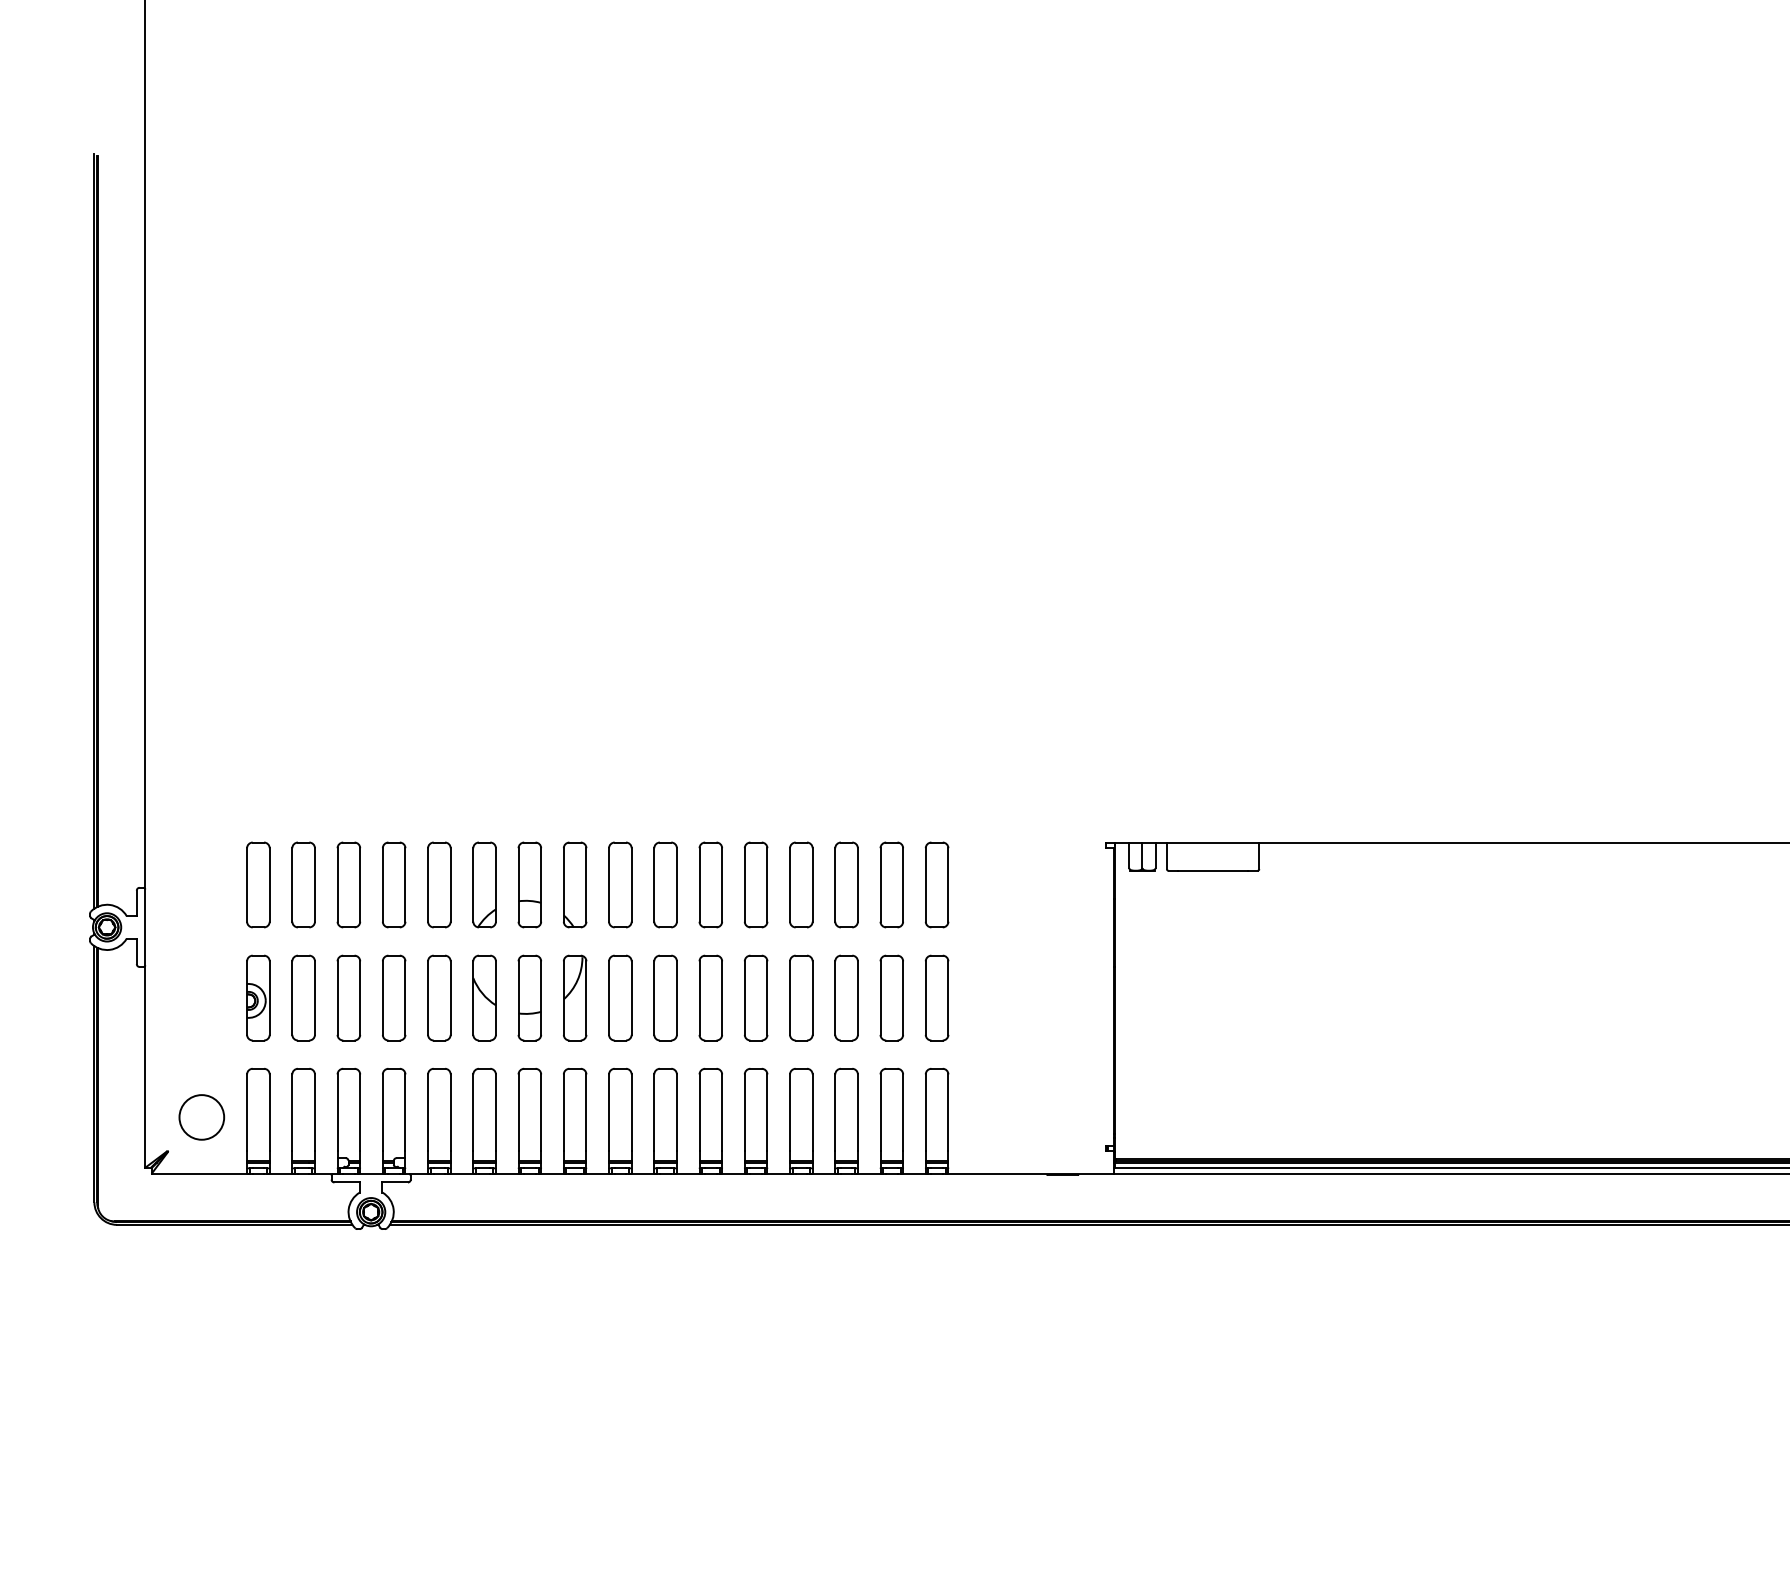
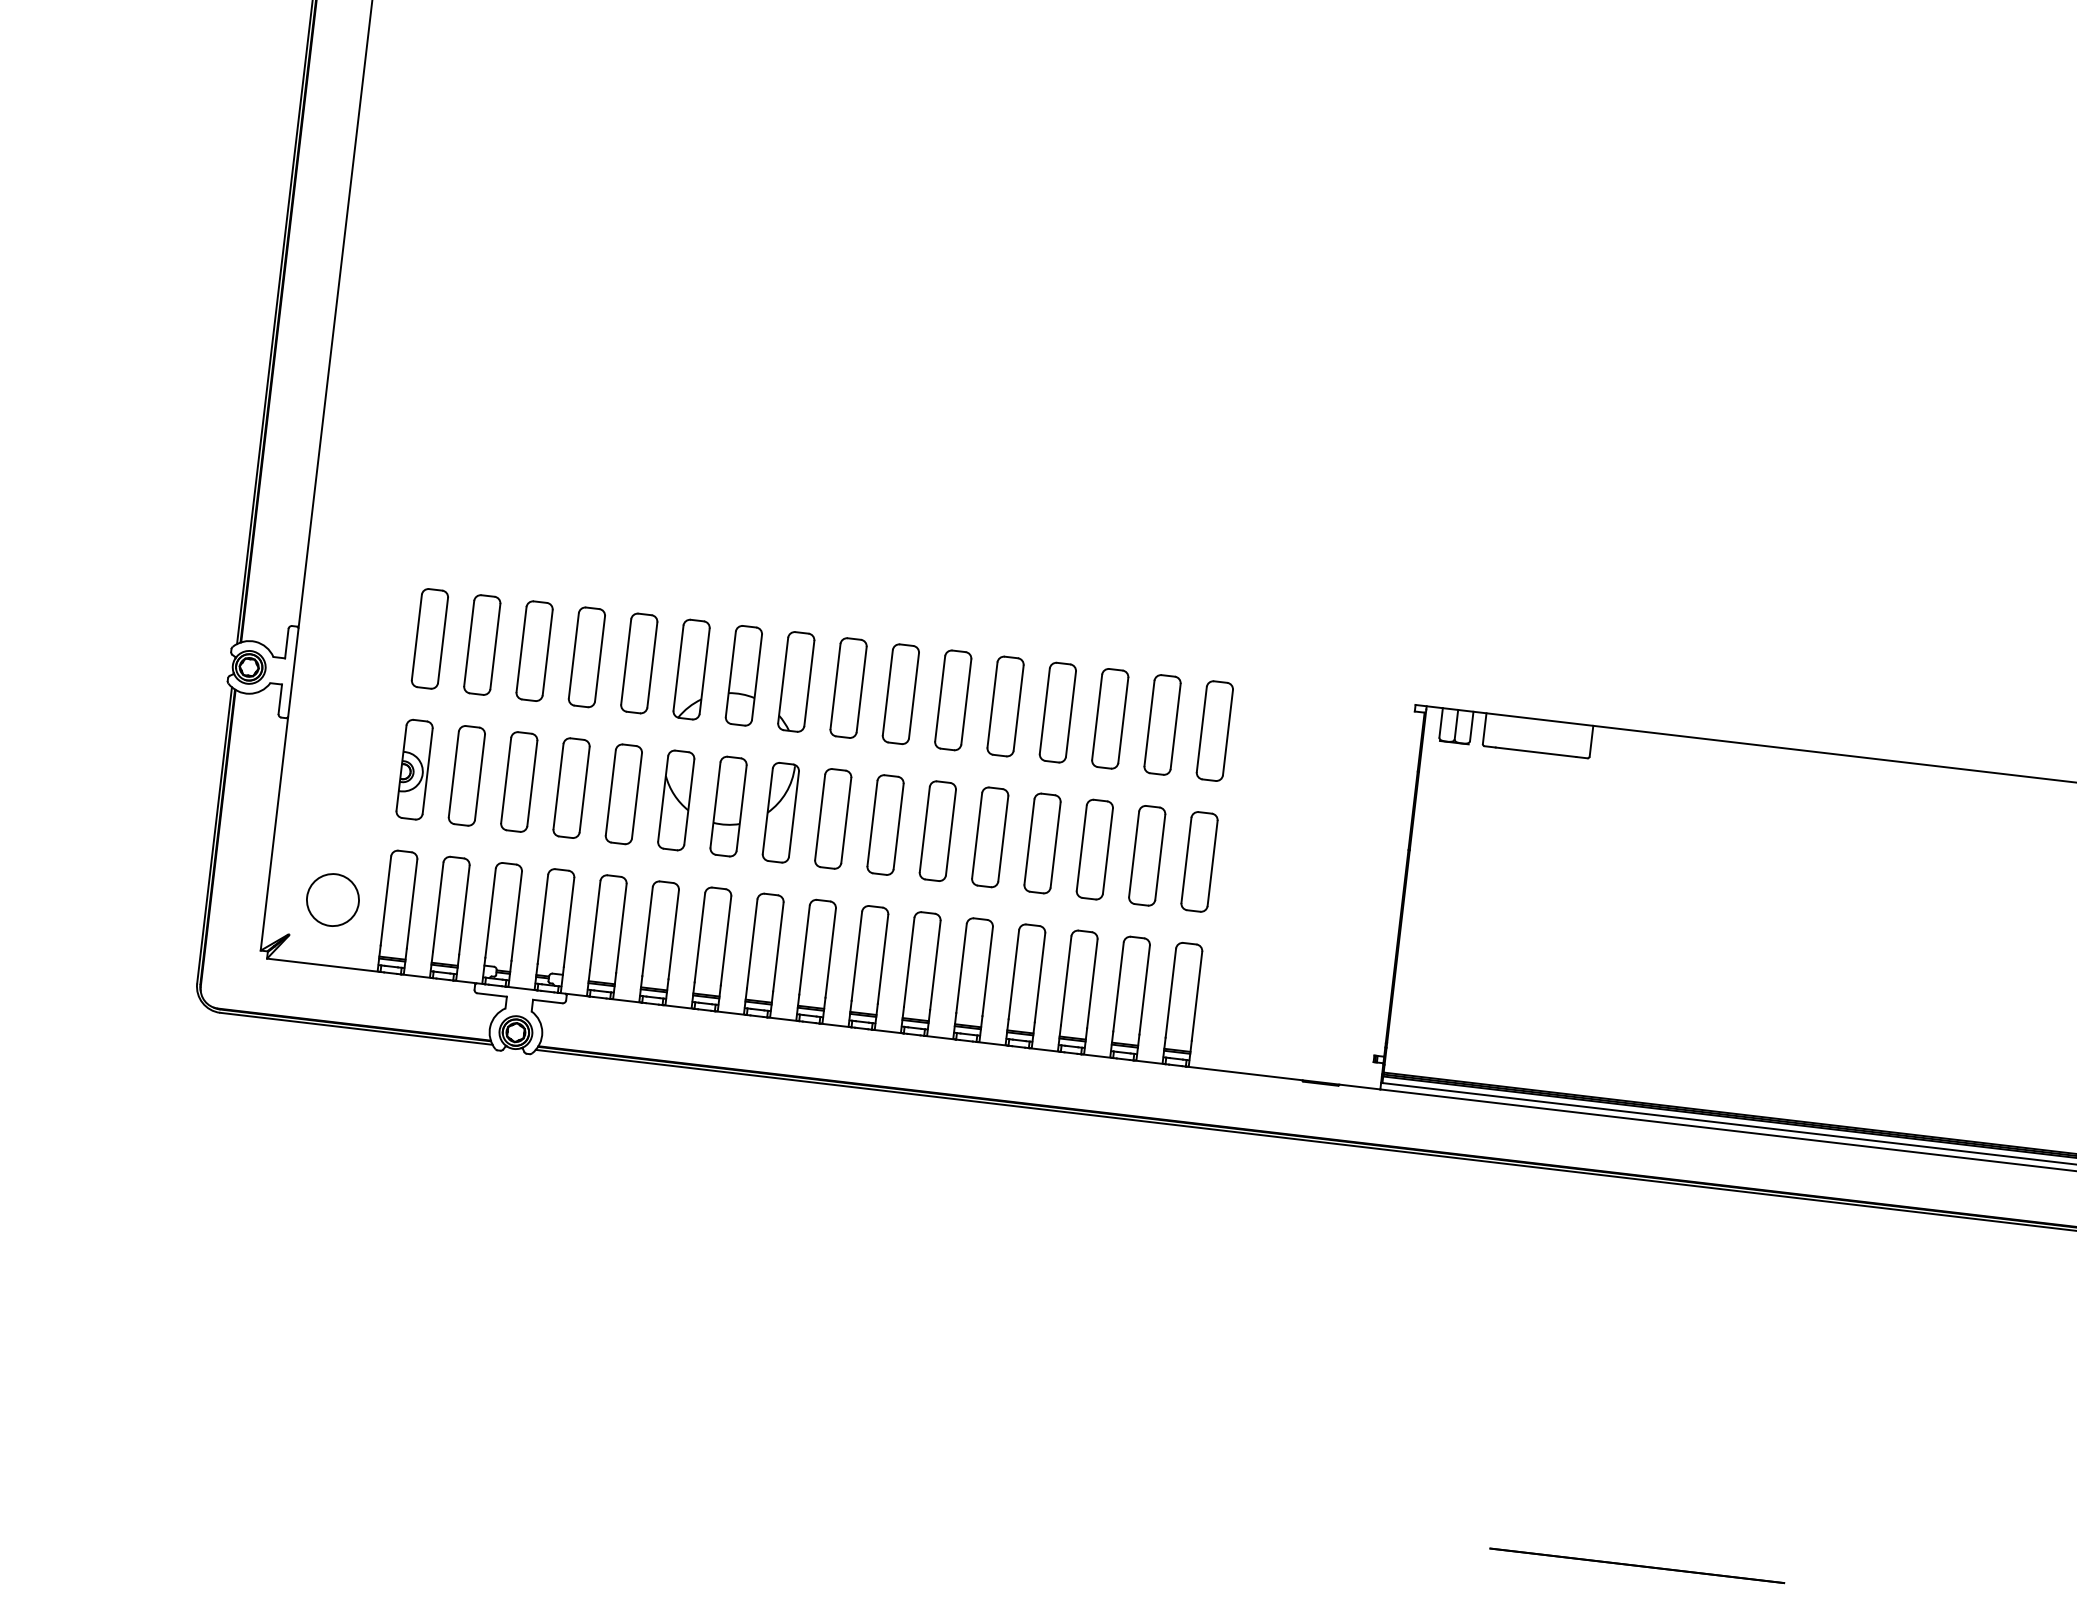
line: (1380, 1554) -> (1636, 1565), added

